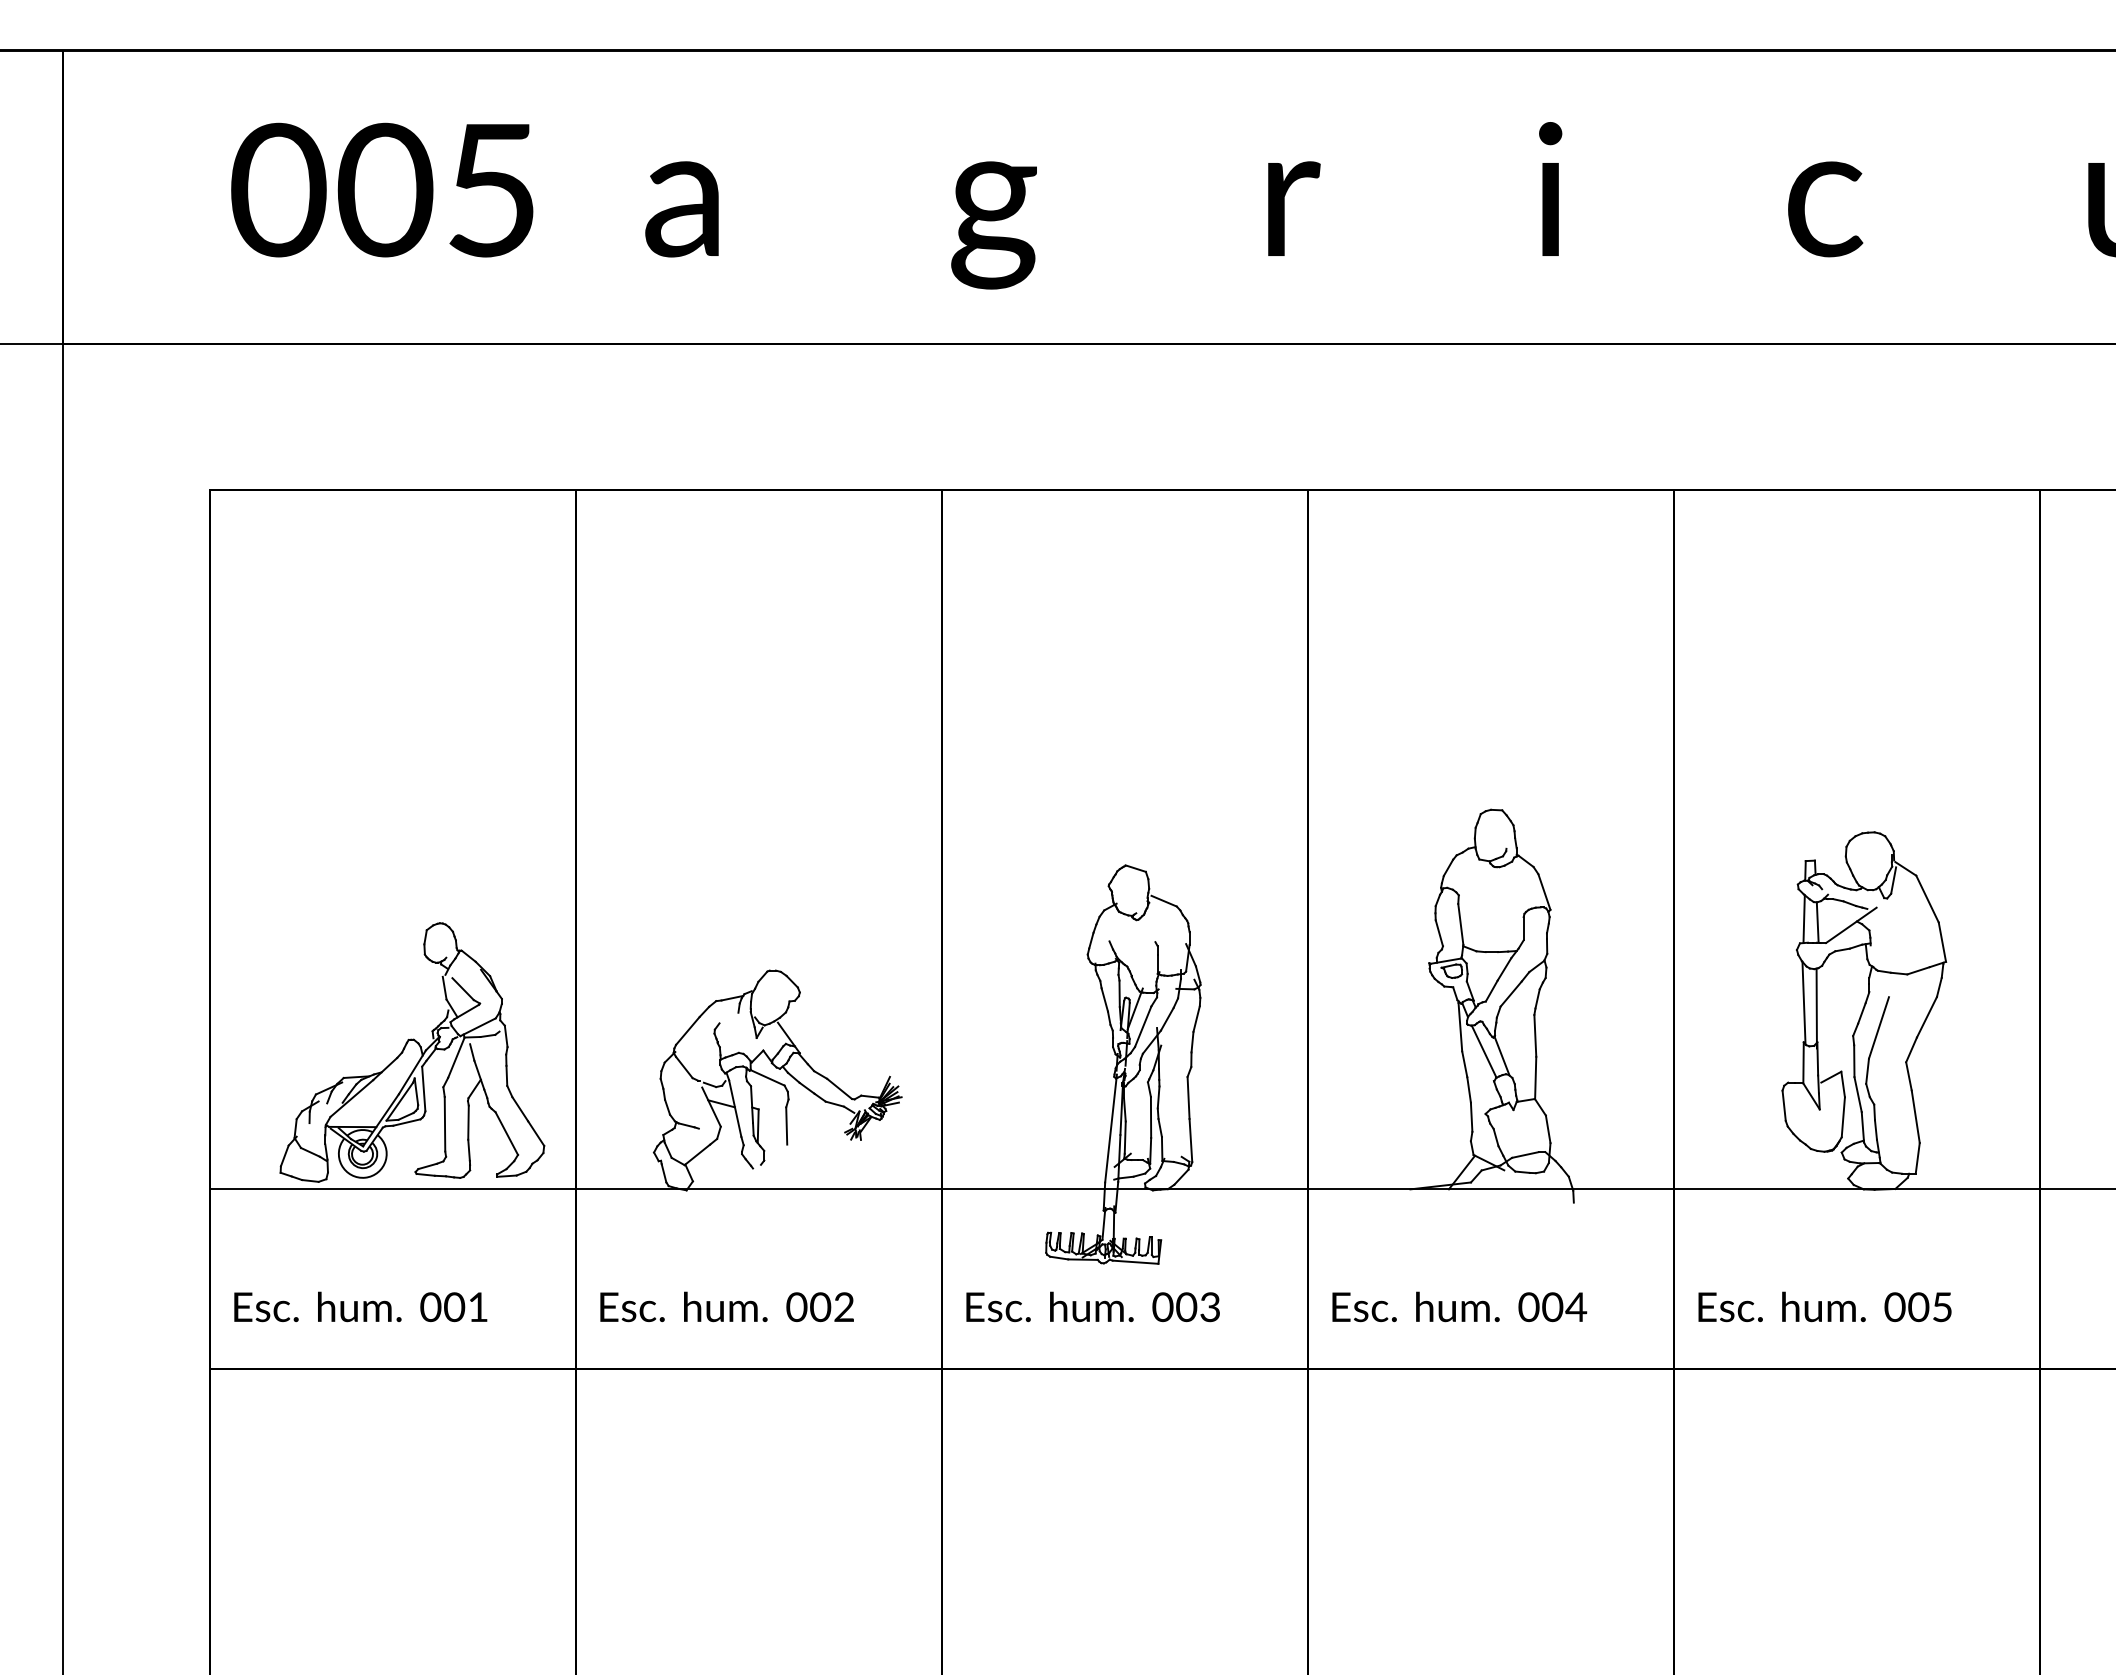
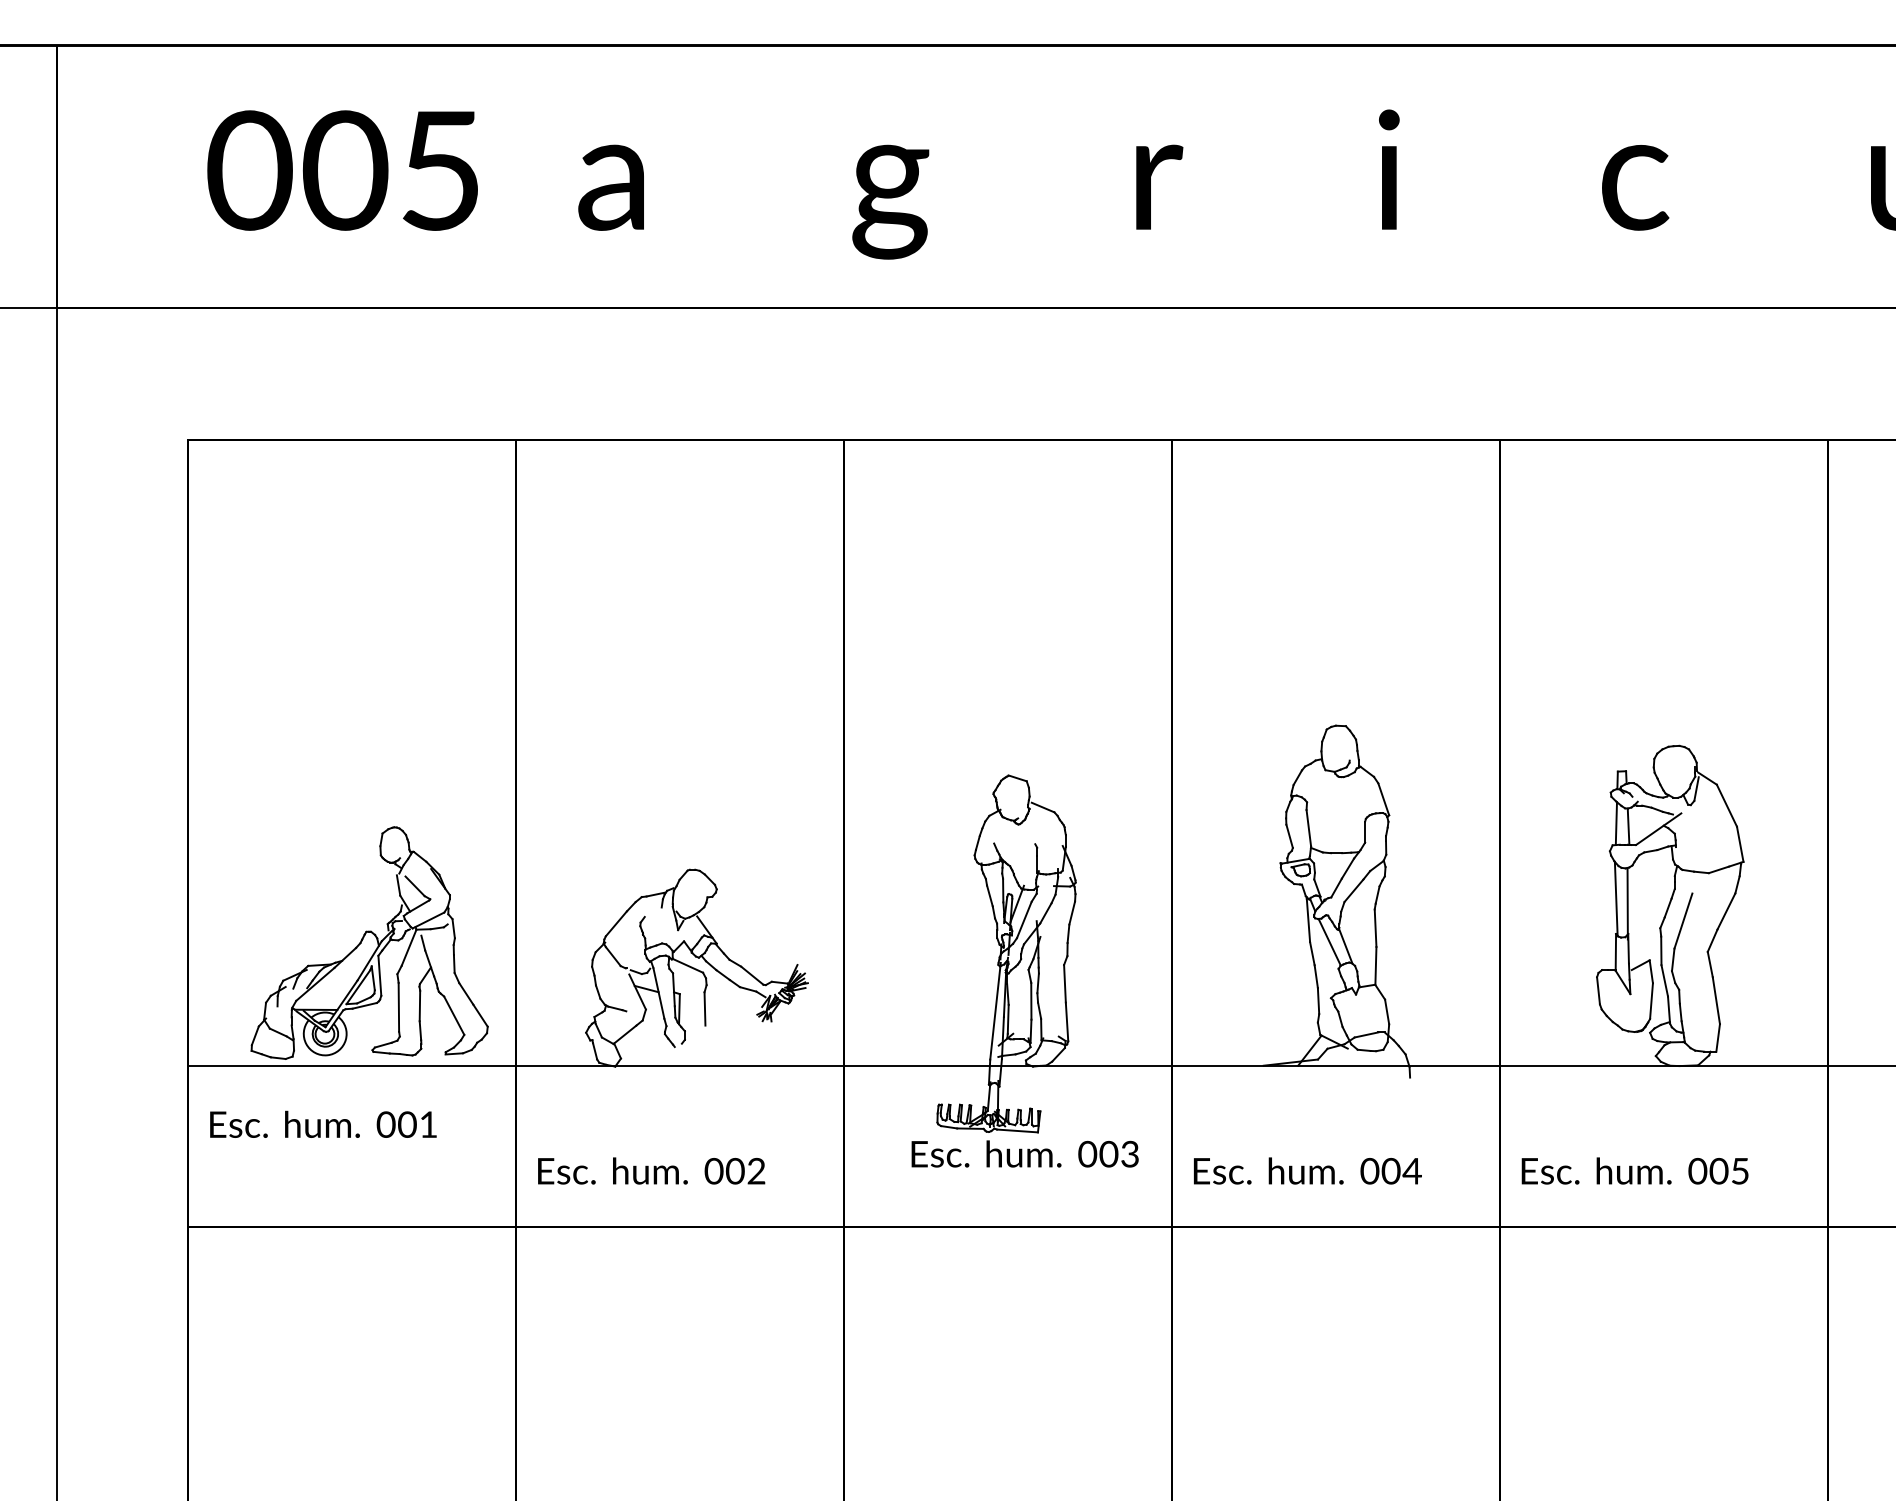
text: (360, 1306) -> (323, 1124), moved
text: (1092, 1306) -> (1024, 1153), moved

